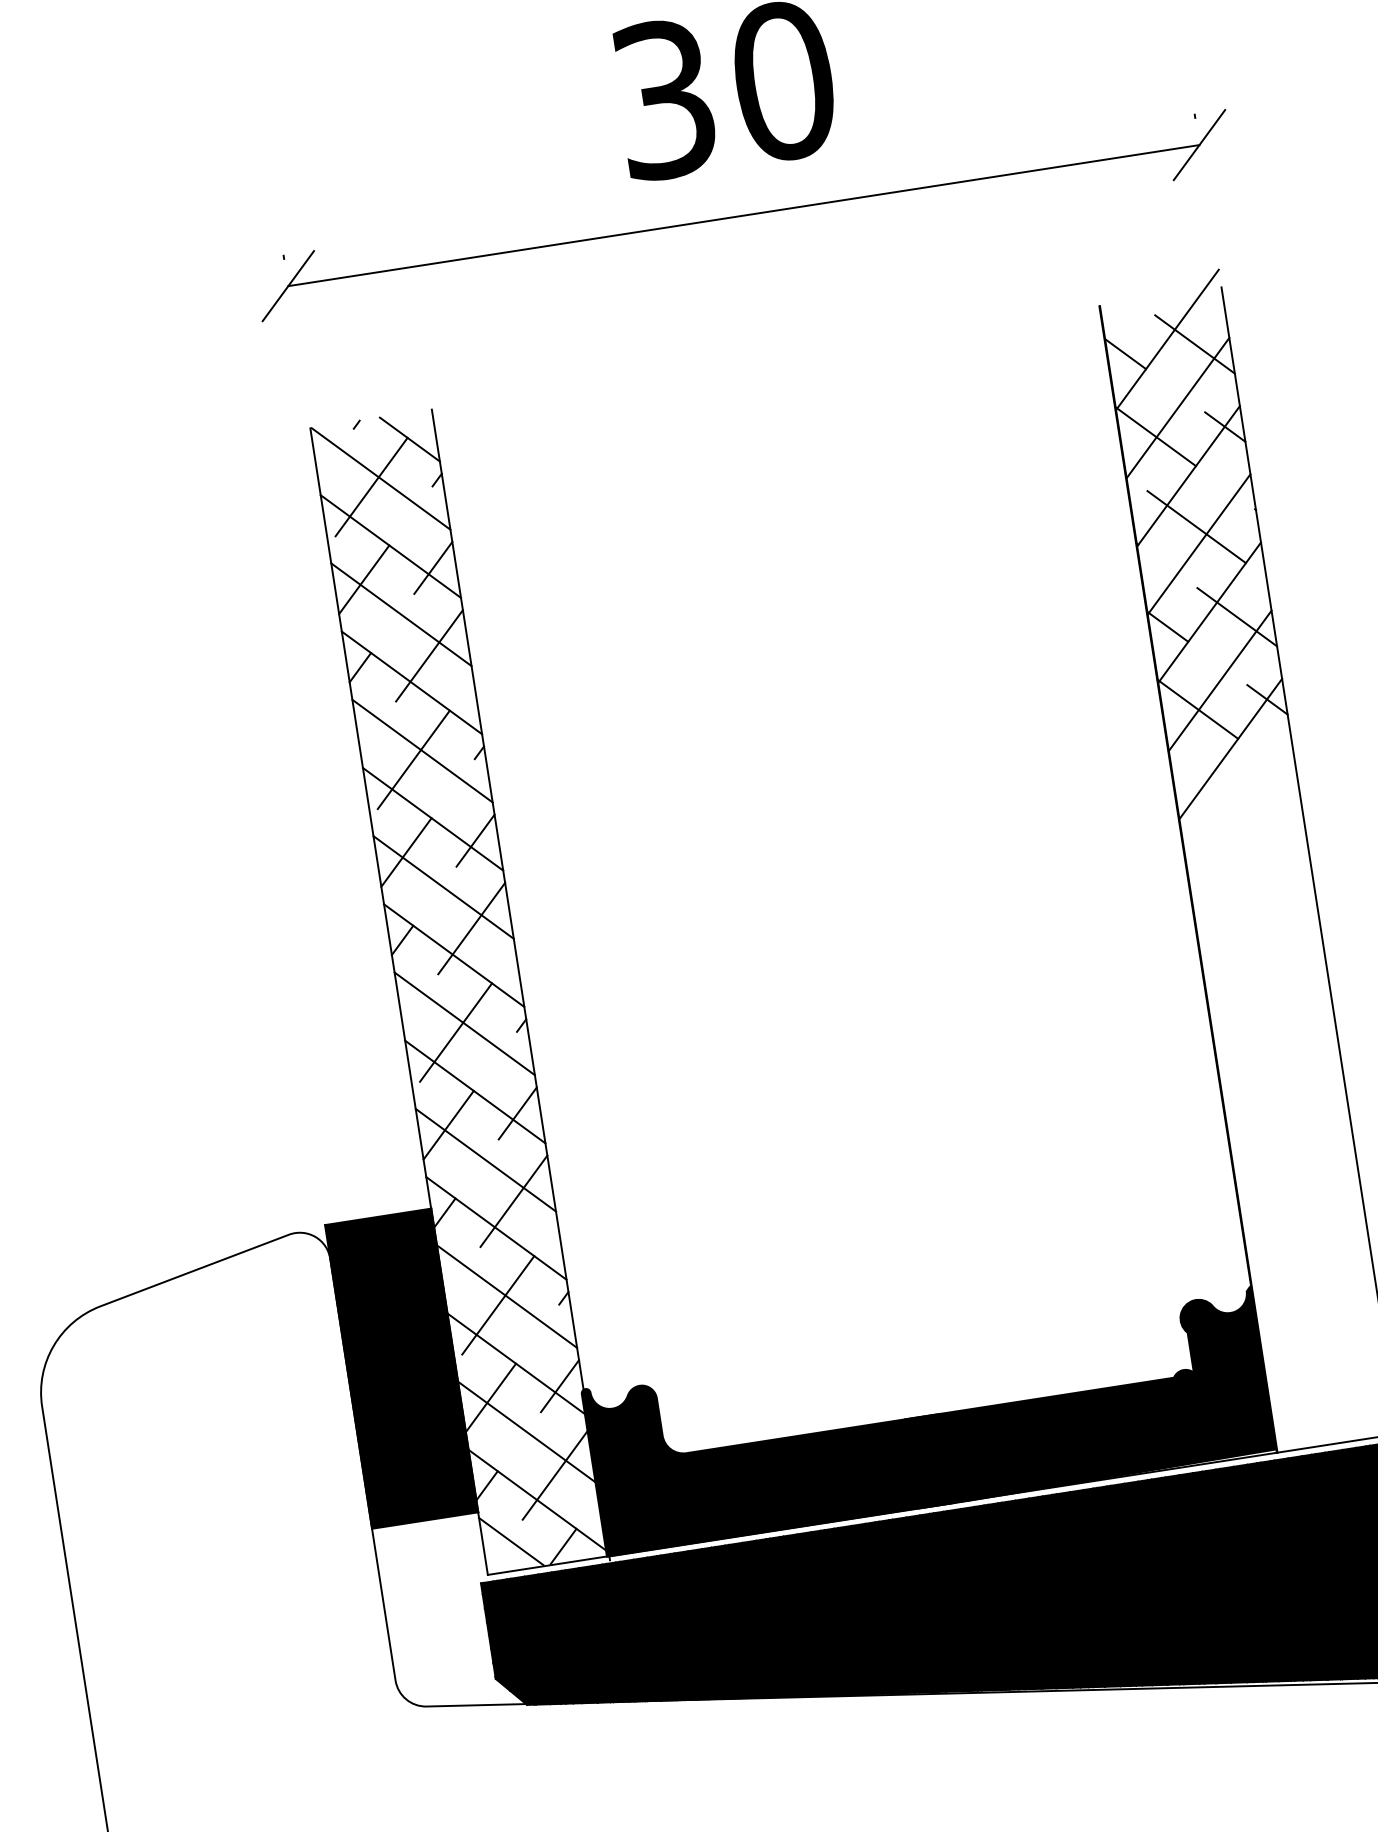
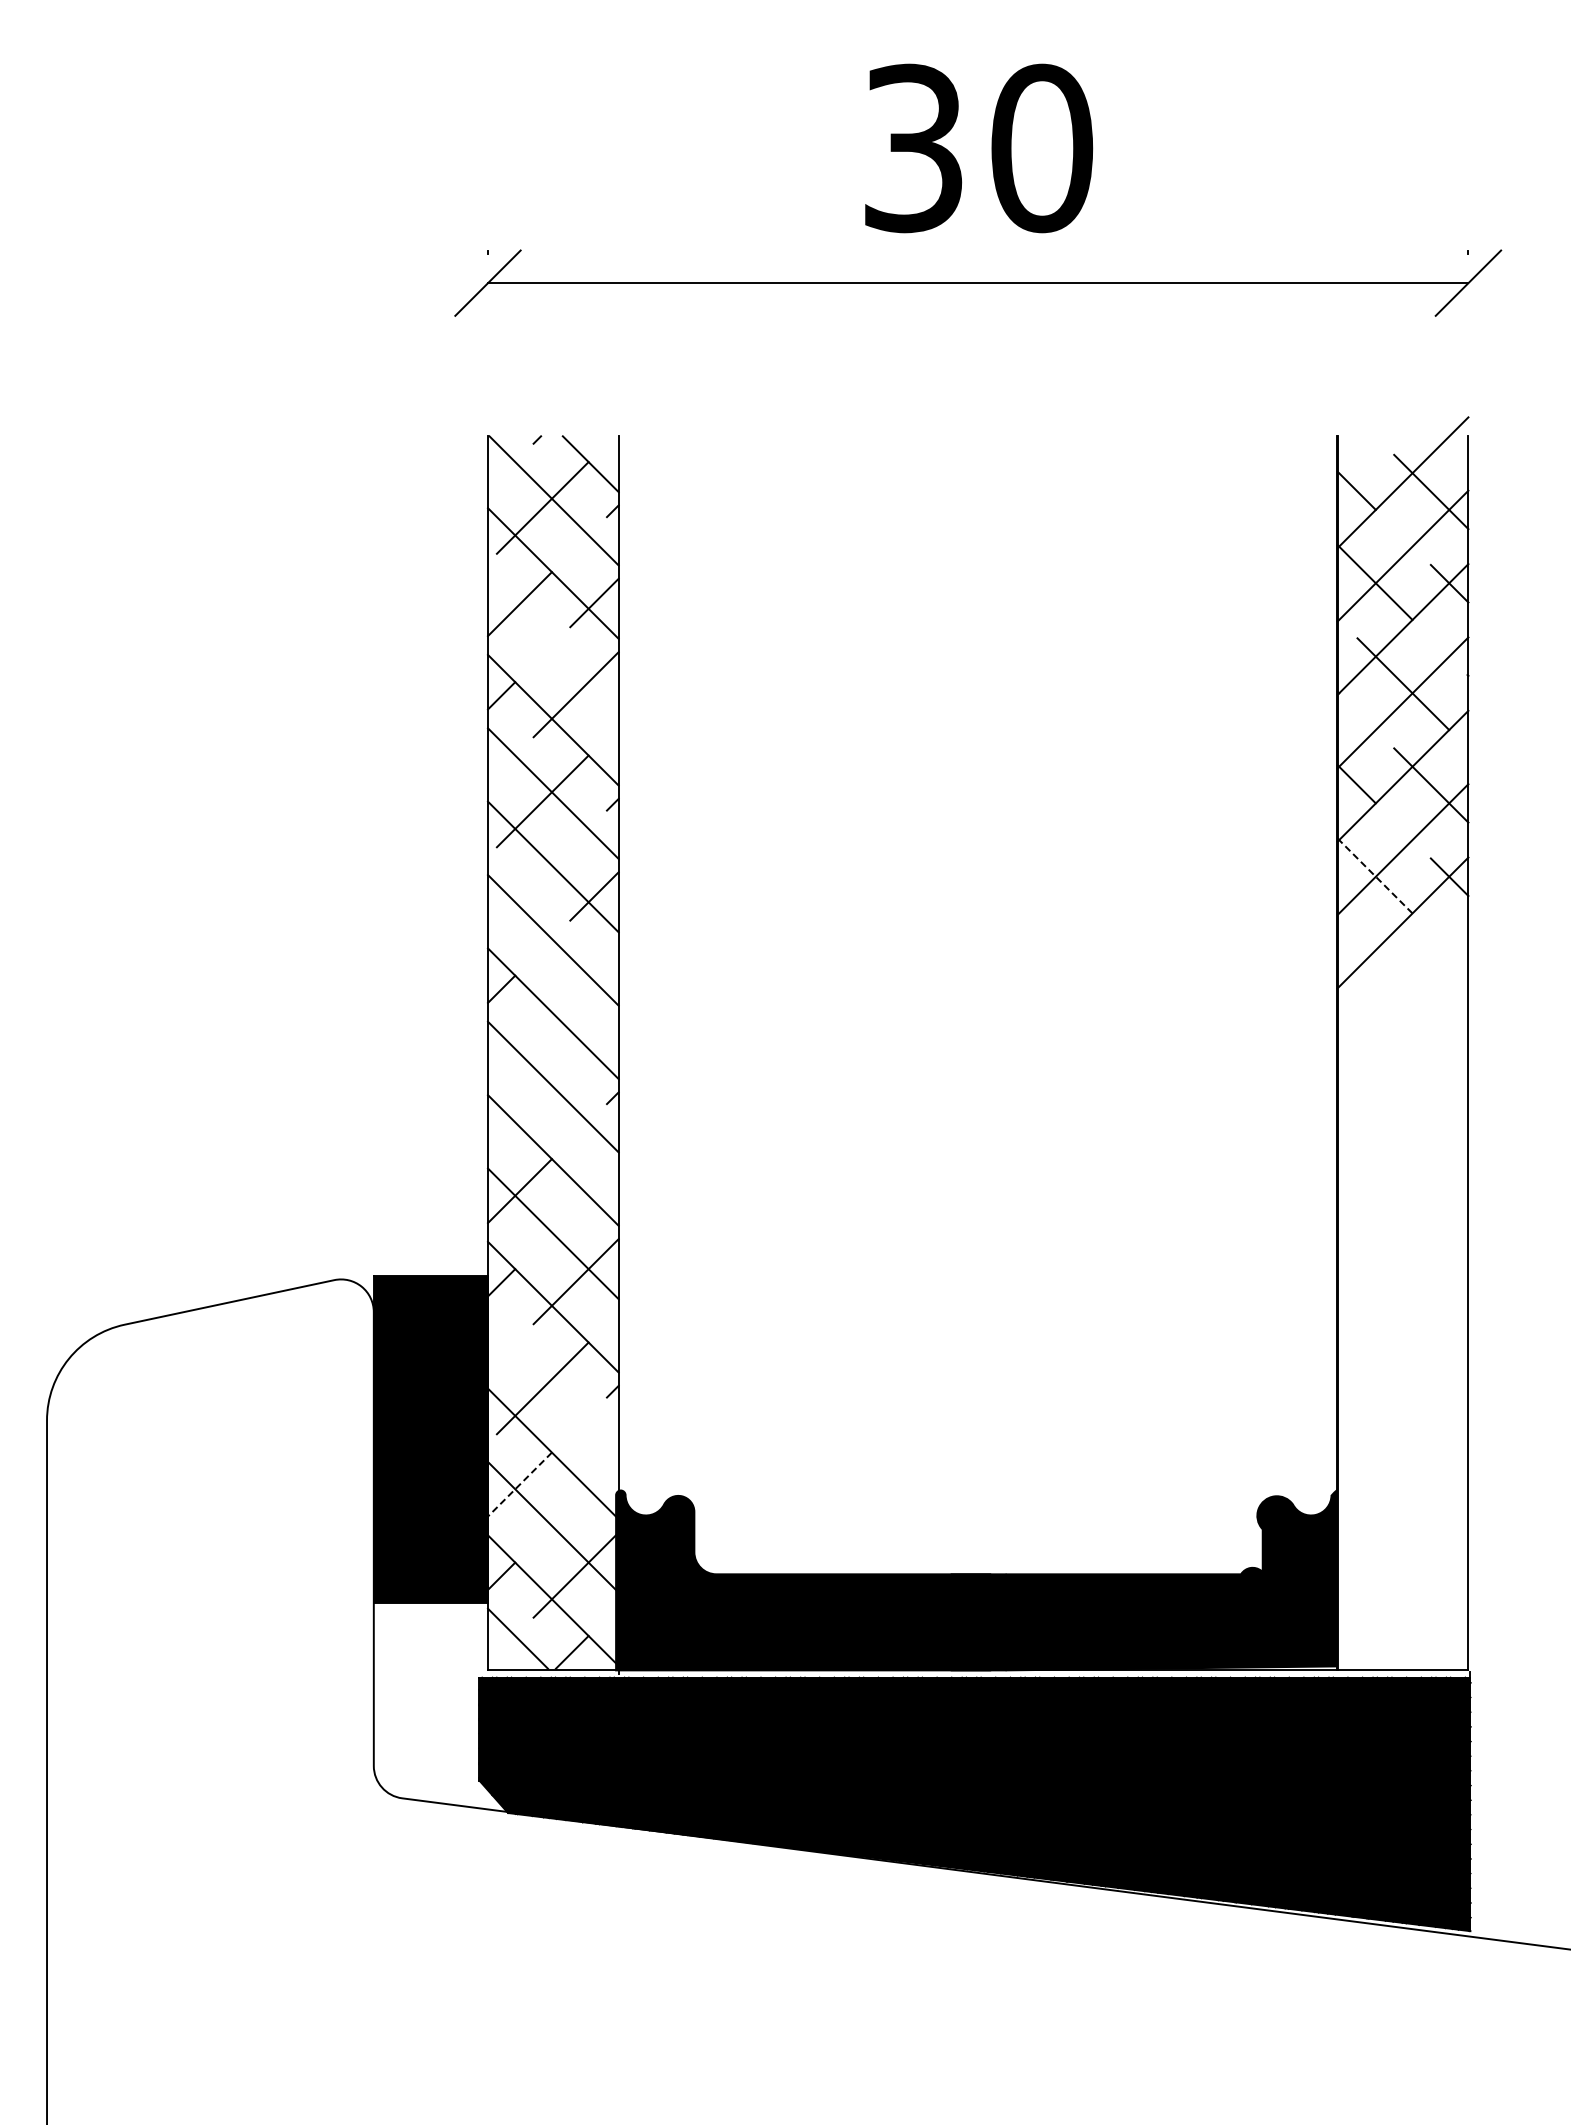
line: (401, 614) -> (553, 646), removed
line: (1198, 709) -> (1375, 876), solid -> dashed
line: (406, 852) -> (519, 897), removed
line: (470, 928) -> (575, 987), removed
line: (455, 1032) -> (542, 1094), removed
line: (517, 1113) -> (594, 1189), removed
line: (507, 1296) -> (553, 1380), removed
line: (560, 1386) -> (594, 1483), removed
line: (490, 1398) -> (519, 1484), solid -> dashed

